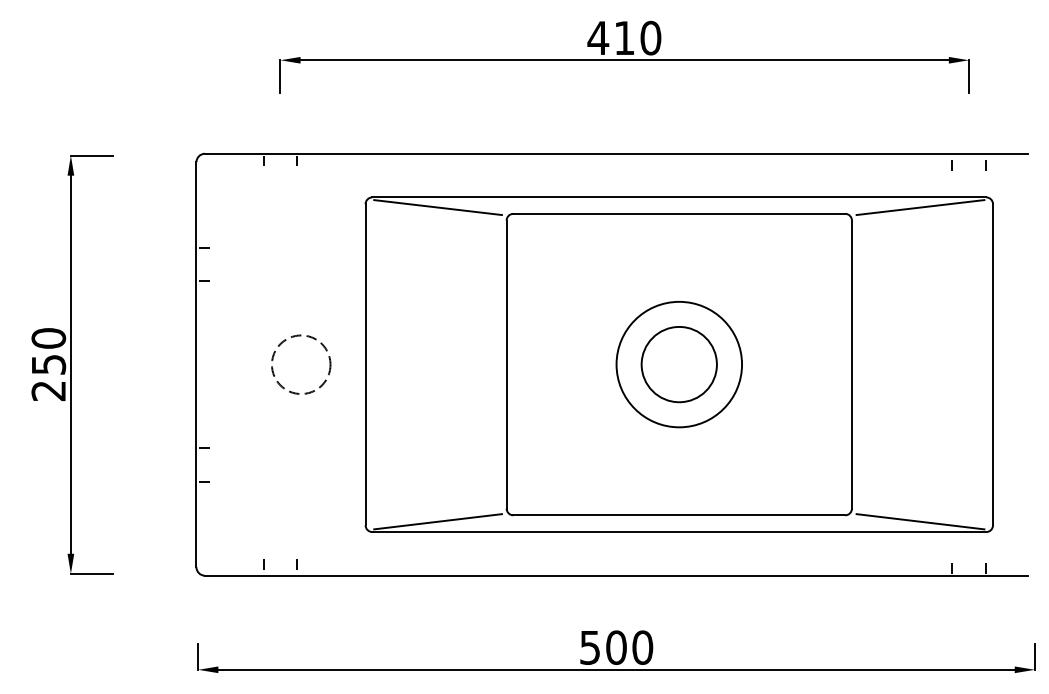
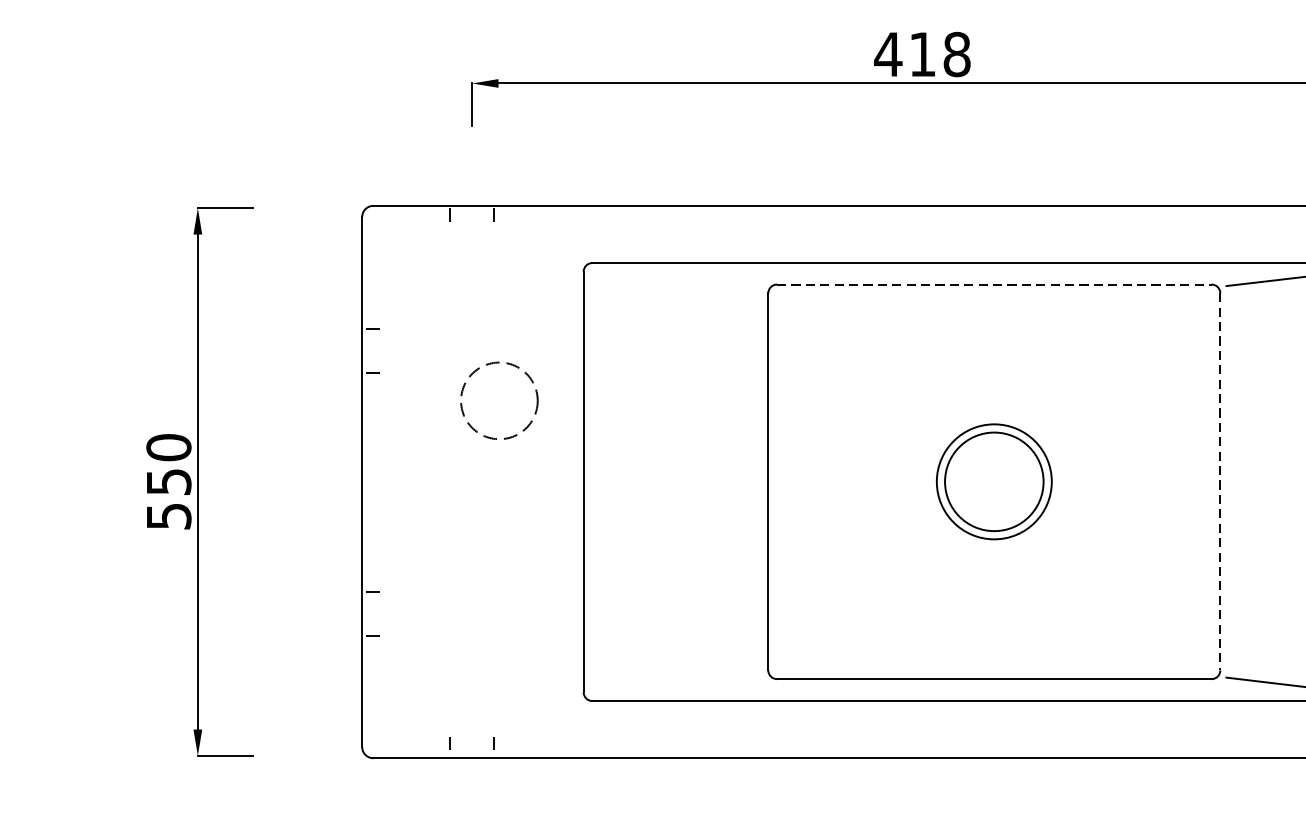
text: (650, 38) -> (956, 54), 410 -> 418
line: (437, 207) -> (677, 276), removed
line: (679, 213) -> (994, 284), solid -> dashed
circle: (301, 364) -> (499, 400), moved
circle: (679, 364) -> (994, 481), size x0.7
line: (851, 365) -> (1219, 483), solid -> dashed
text: (48, 391) -> (168, 517), 250 -> 550
line: (437, 521) -> (677, 687), removed

